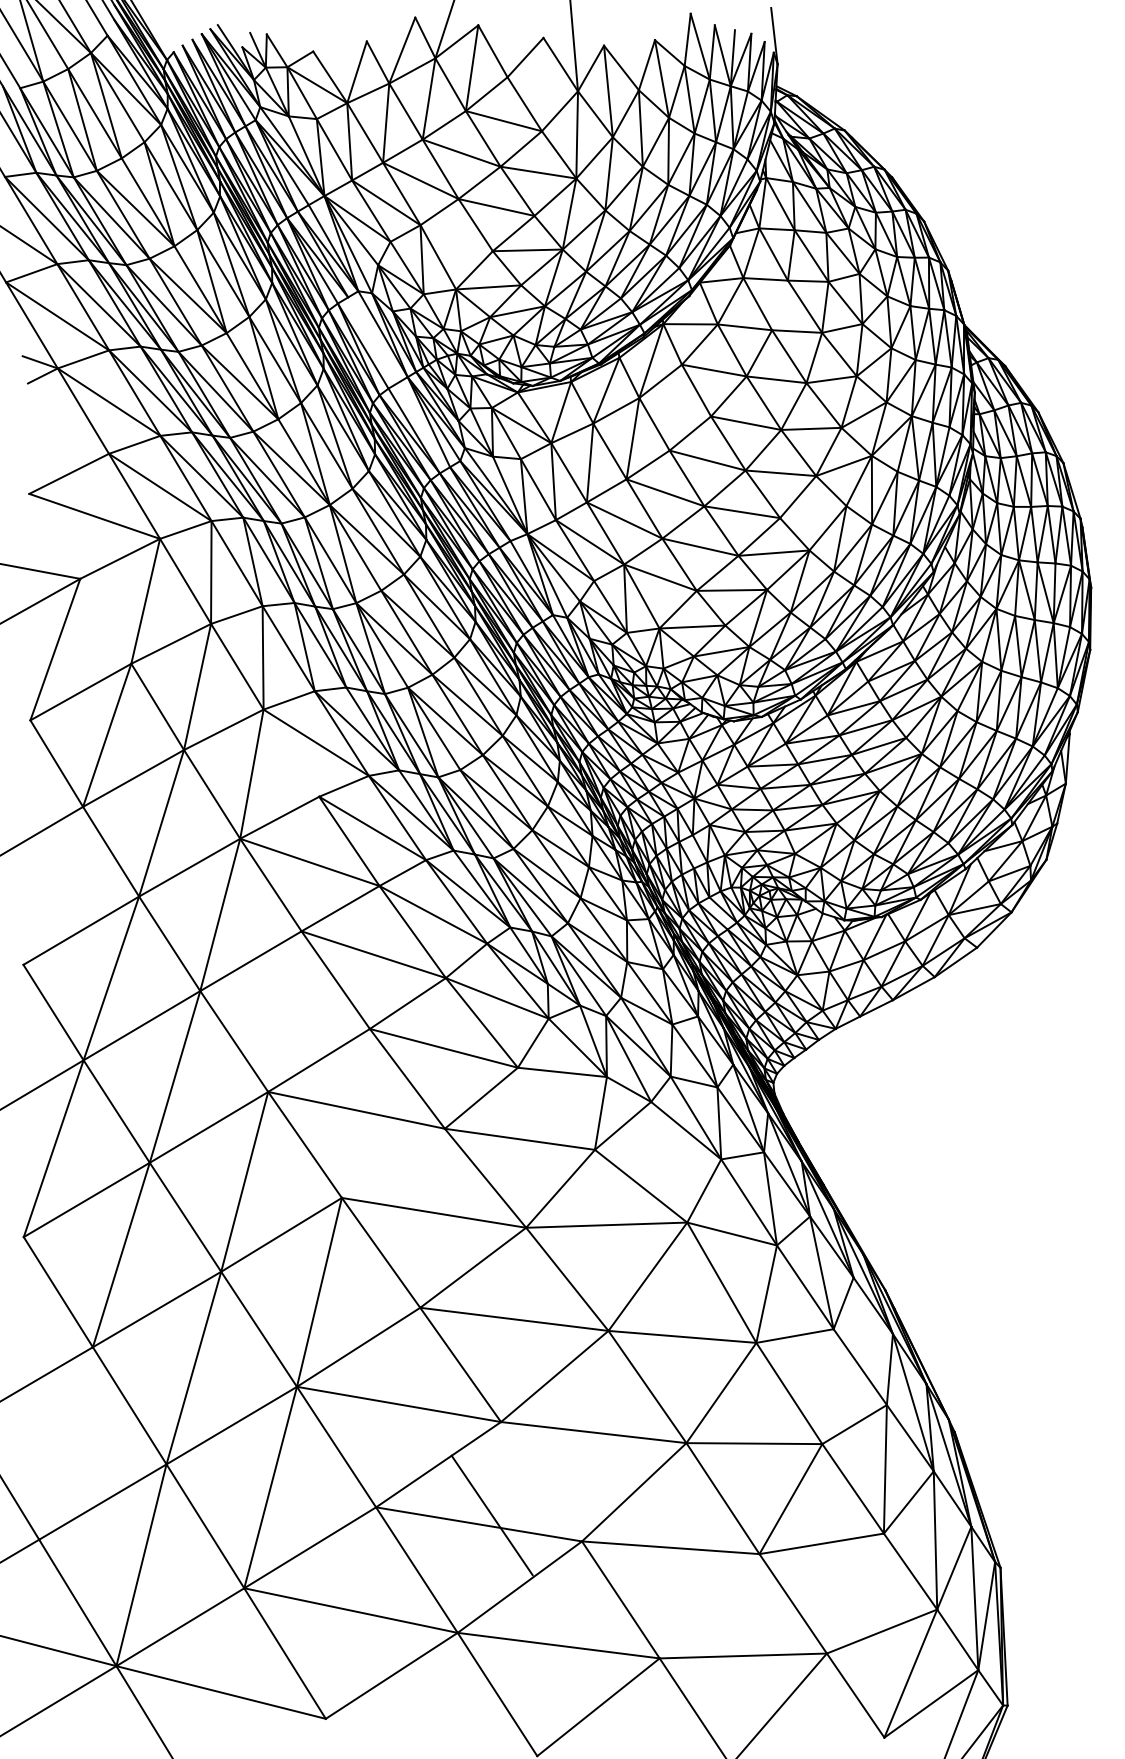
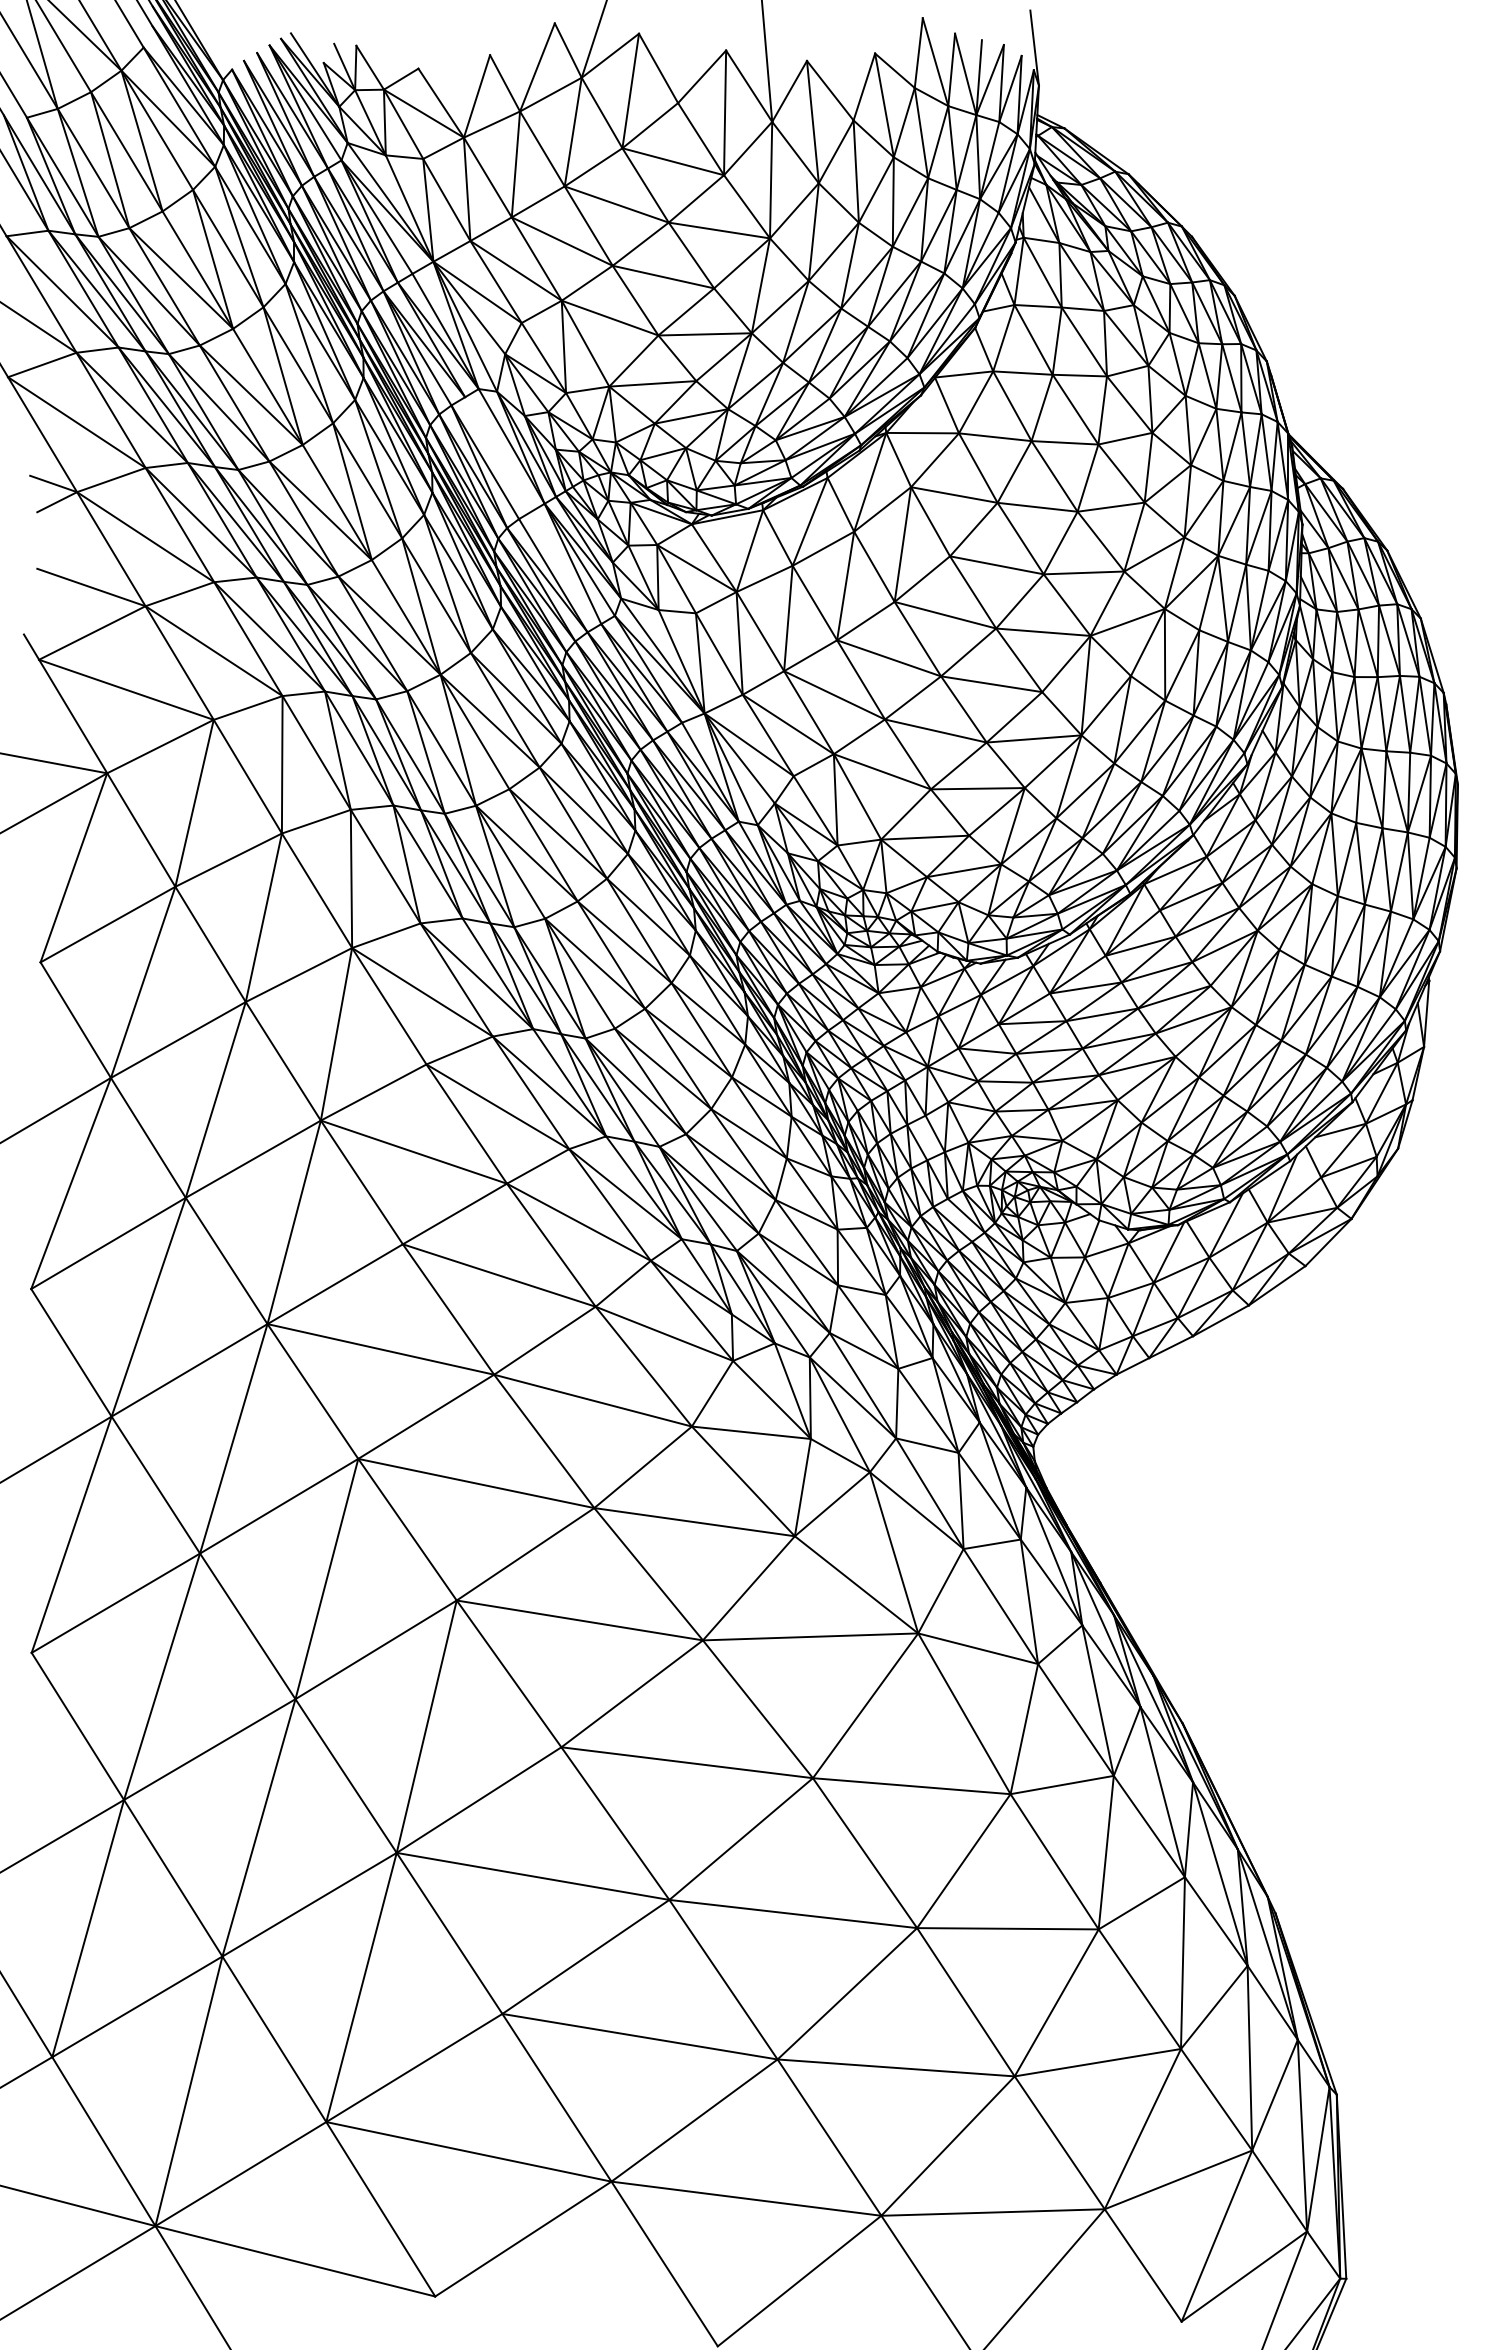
line: (543, 84) -> (725, 112), added
line: (456, 237) -> (609, 317), added
line: (779, 305) -> (1041, 407), added
line: (675, 407) -> (902, 544), added
line: (68, 439) -> (91, 587), added
line: (812, 513) -> (1085, 685), added
line: (74, 569) -> (99, 760), added
line: (291, 753) -> (389, 1006), added
line: (52, 885) -> (70, 1183), added
line: (284, 1010) -> (380, 1349), added
line: (555, 1108) -> (742, 1481), added
line: (668, 1162) -> (893, 1552), added
line: (393, 1163) -> (525, 1554), added
line: (870, 1341) -> (1162, 1792), added
line: (827, 1386) -> (1105, 1852), added
line: (66, 1443) -> (88, 1928), added
line: (492, 1515) -> (723, 1979), moved
line: (855, 1593) -> (1142, 2129), added
line: (709, 1605) -> (947, 2145), added

